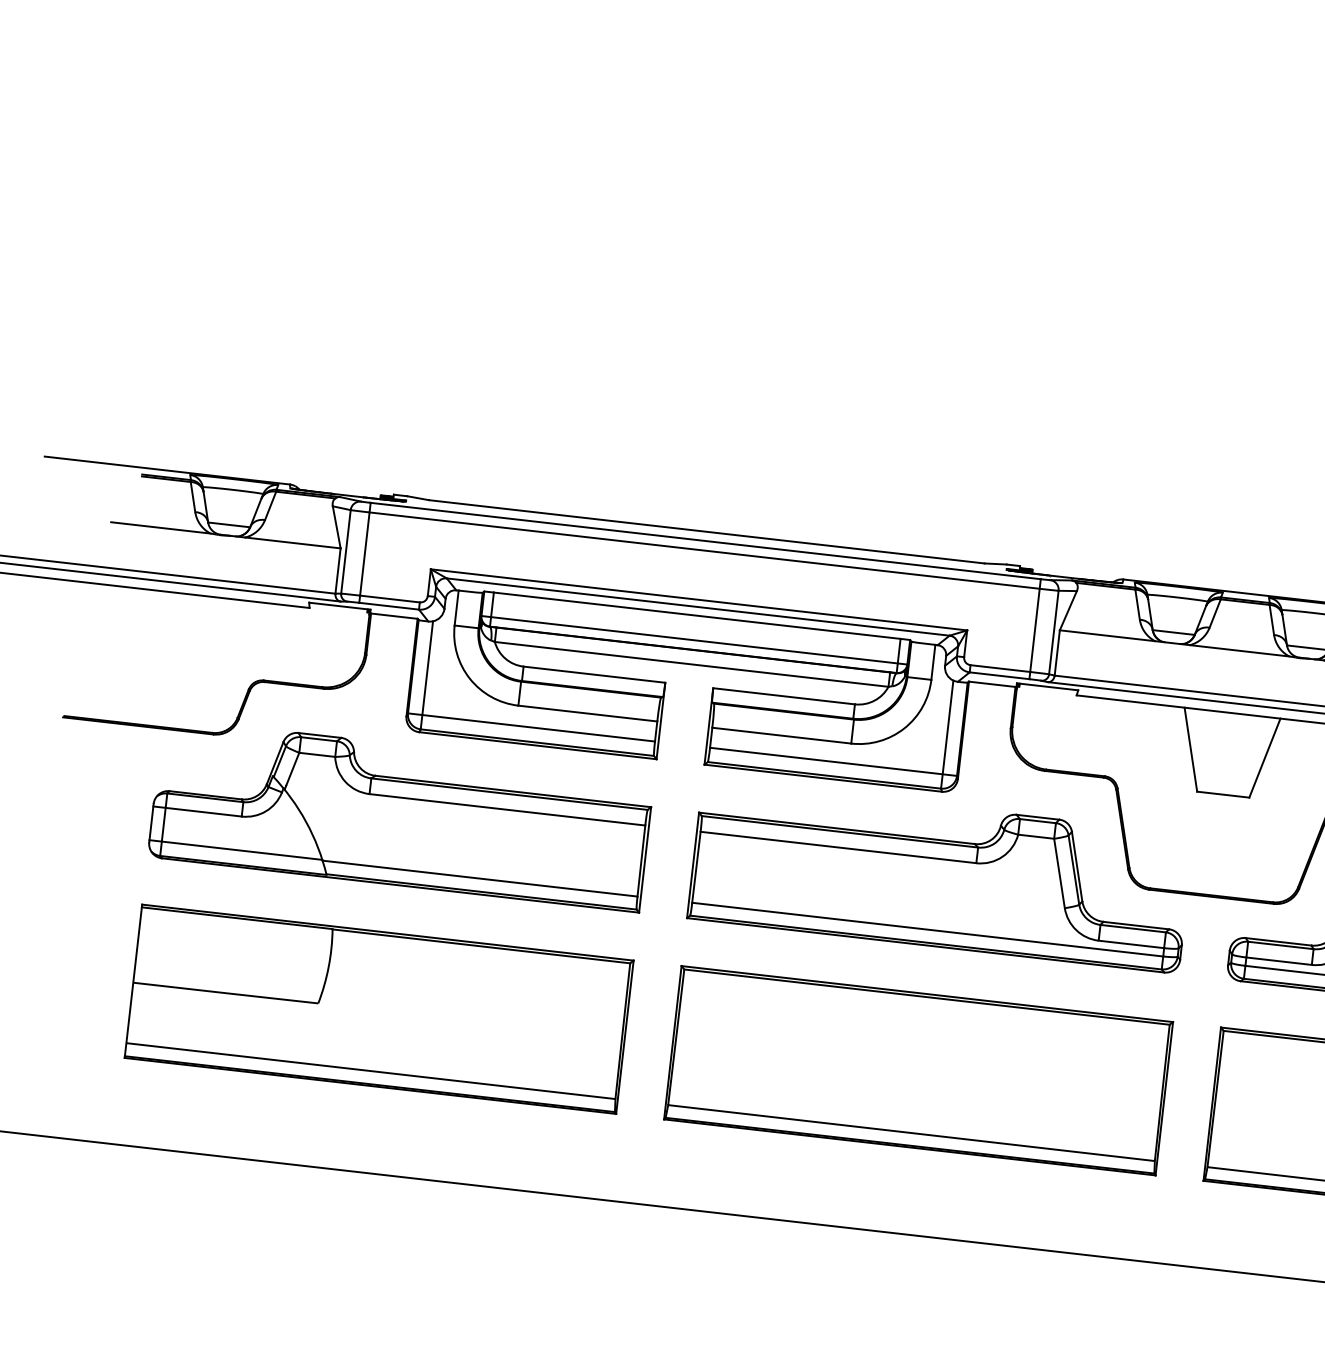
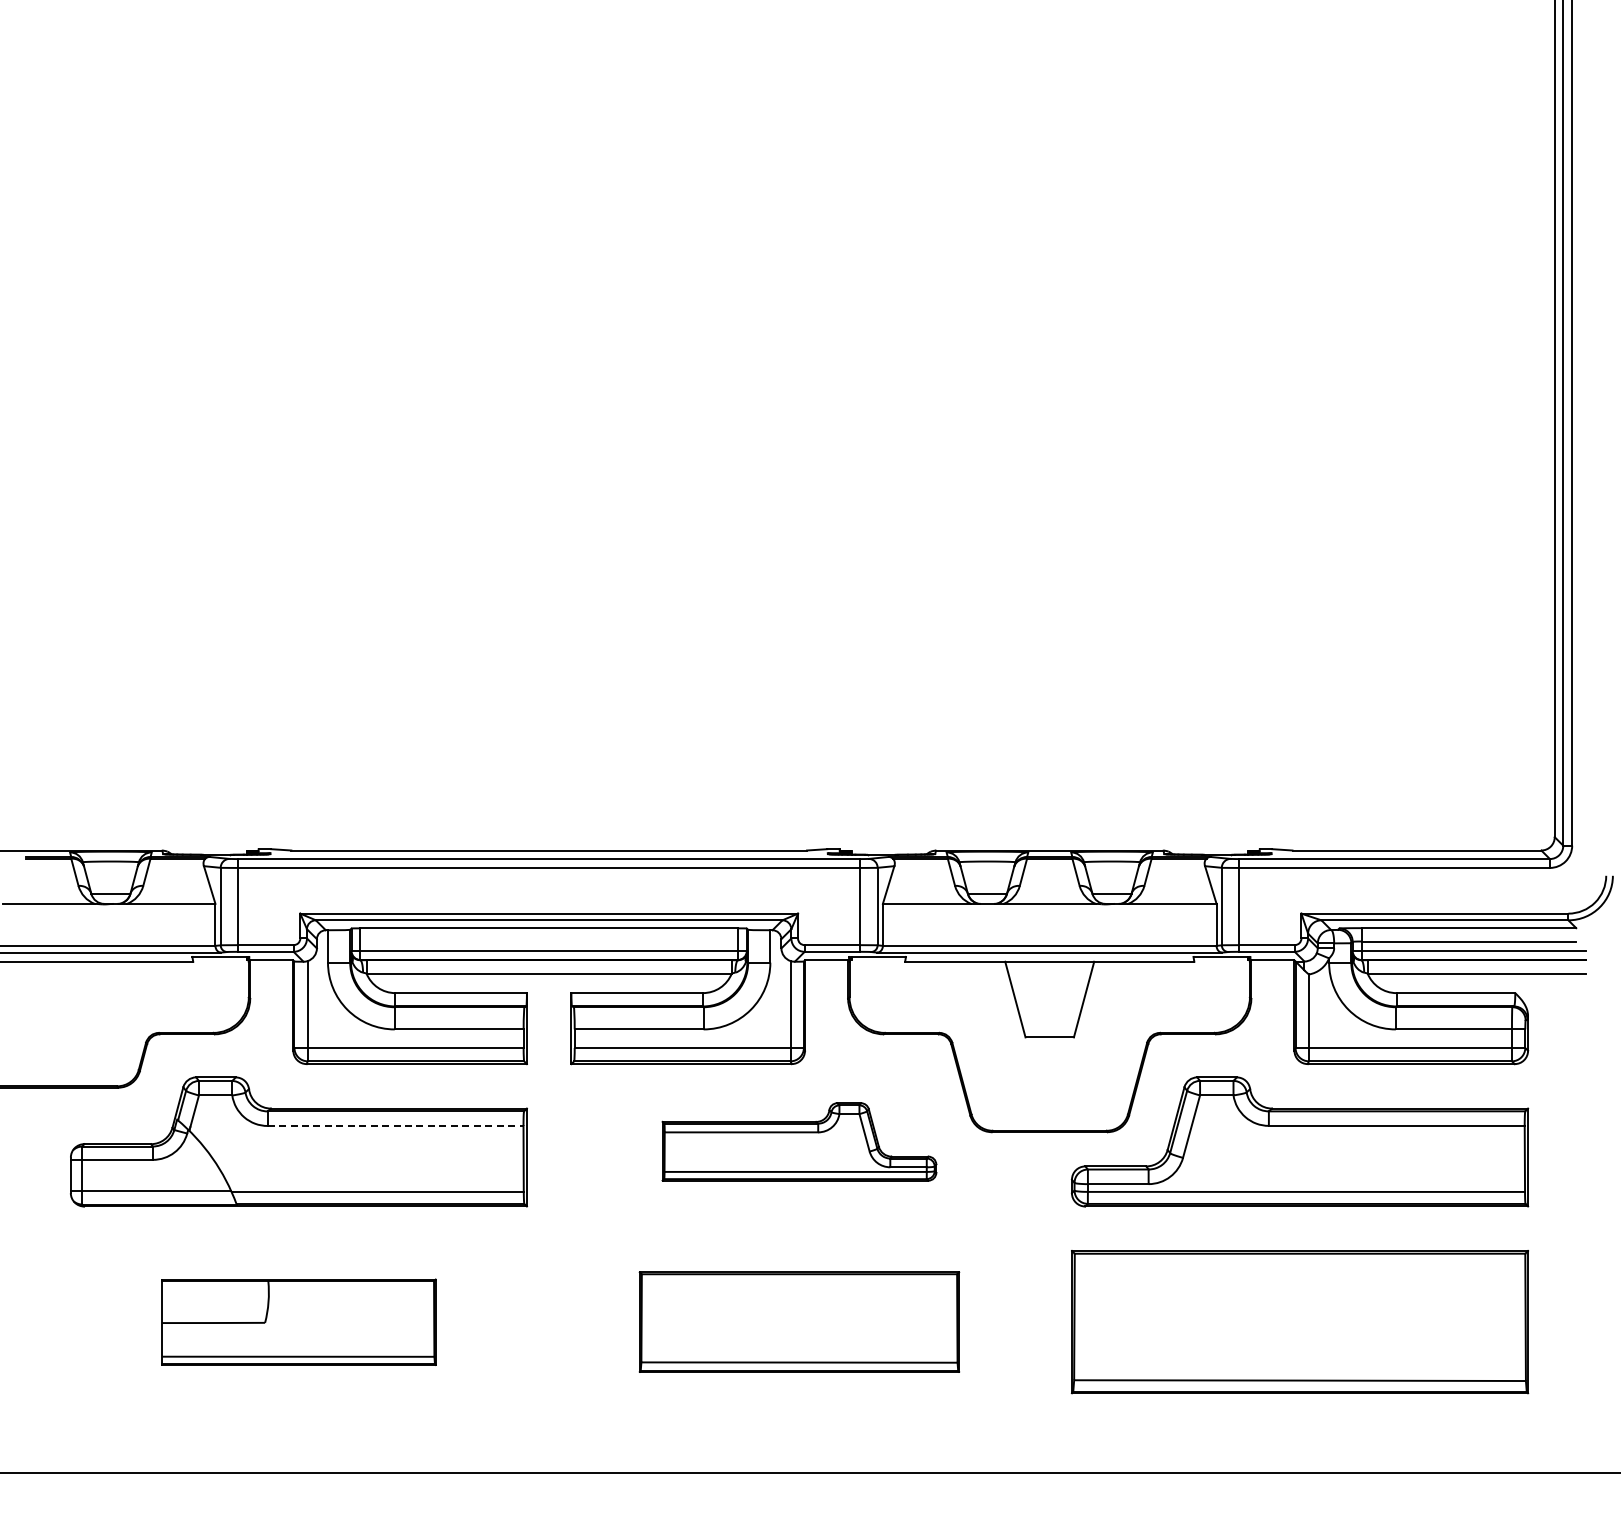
line: (507, 809) -> (395, 1125), solid -> dashed
part: (940, 876) -> (799, 1141), size x0.6
part: (378, 1009) -> (298, 1322), size x0.6
part: (918, 1070) -> (799, 1321), size x0.7

